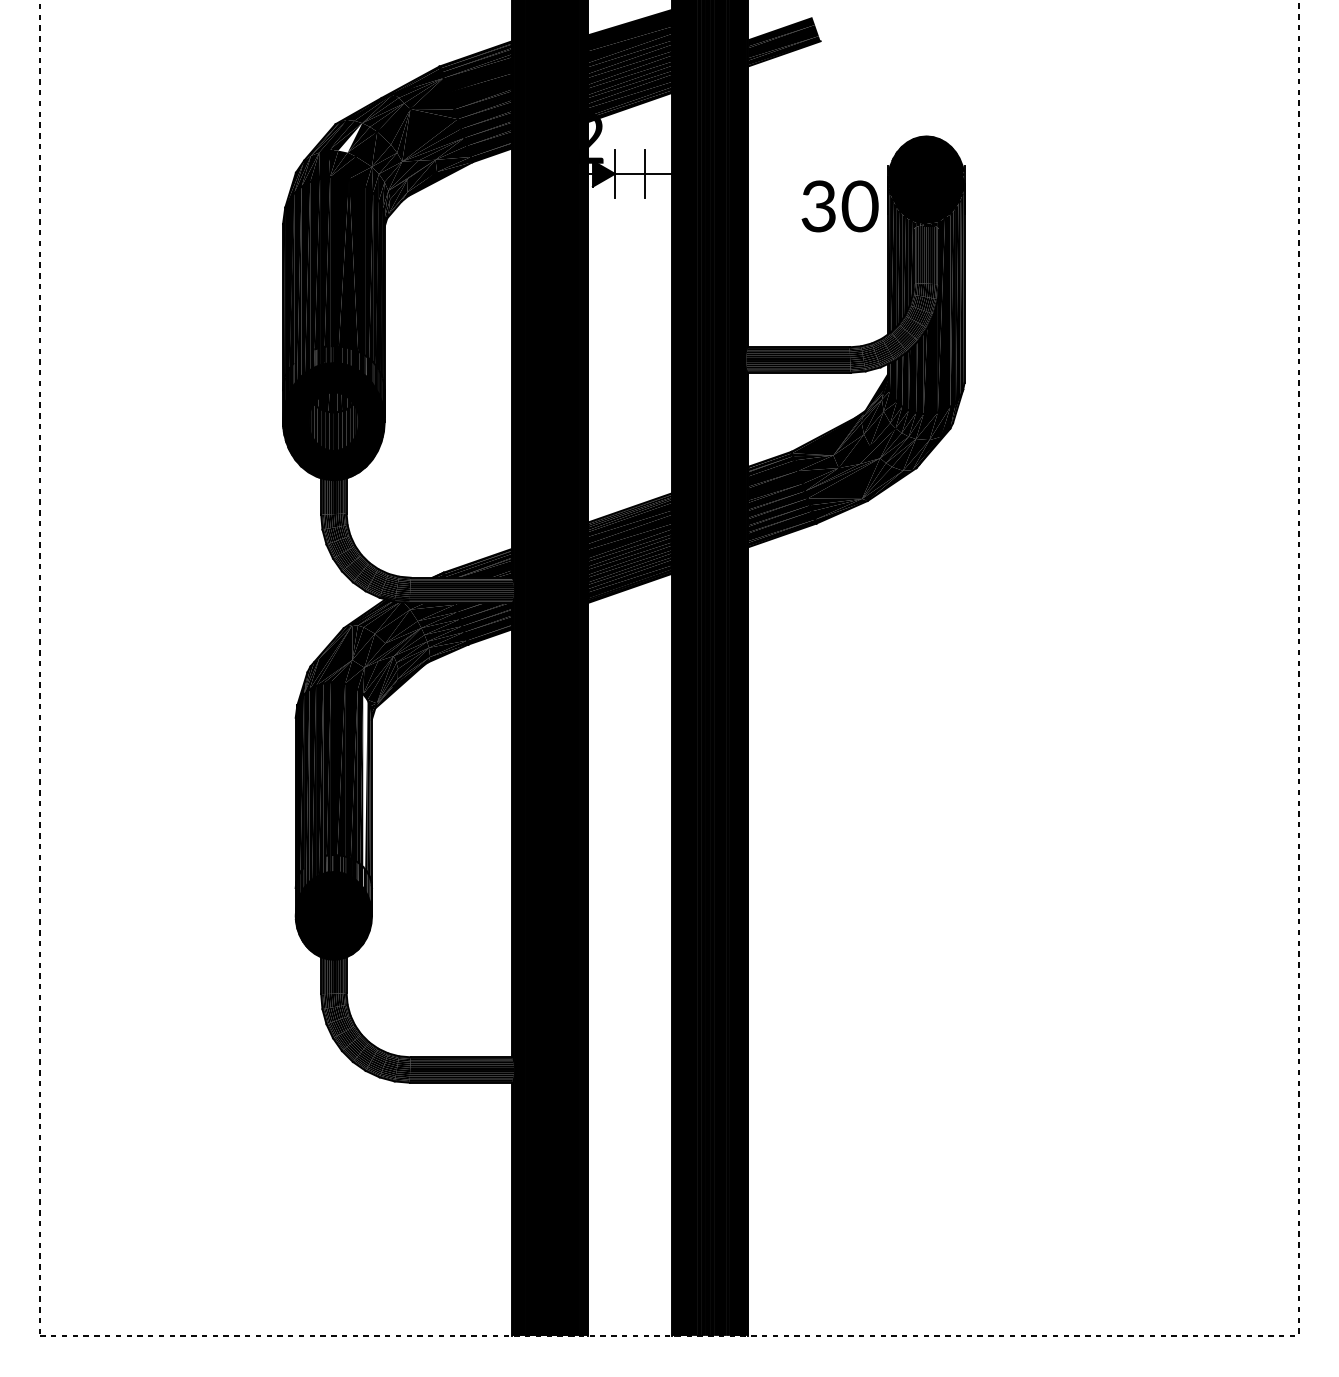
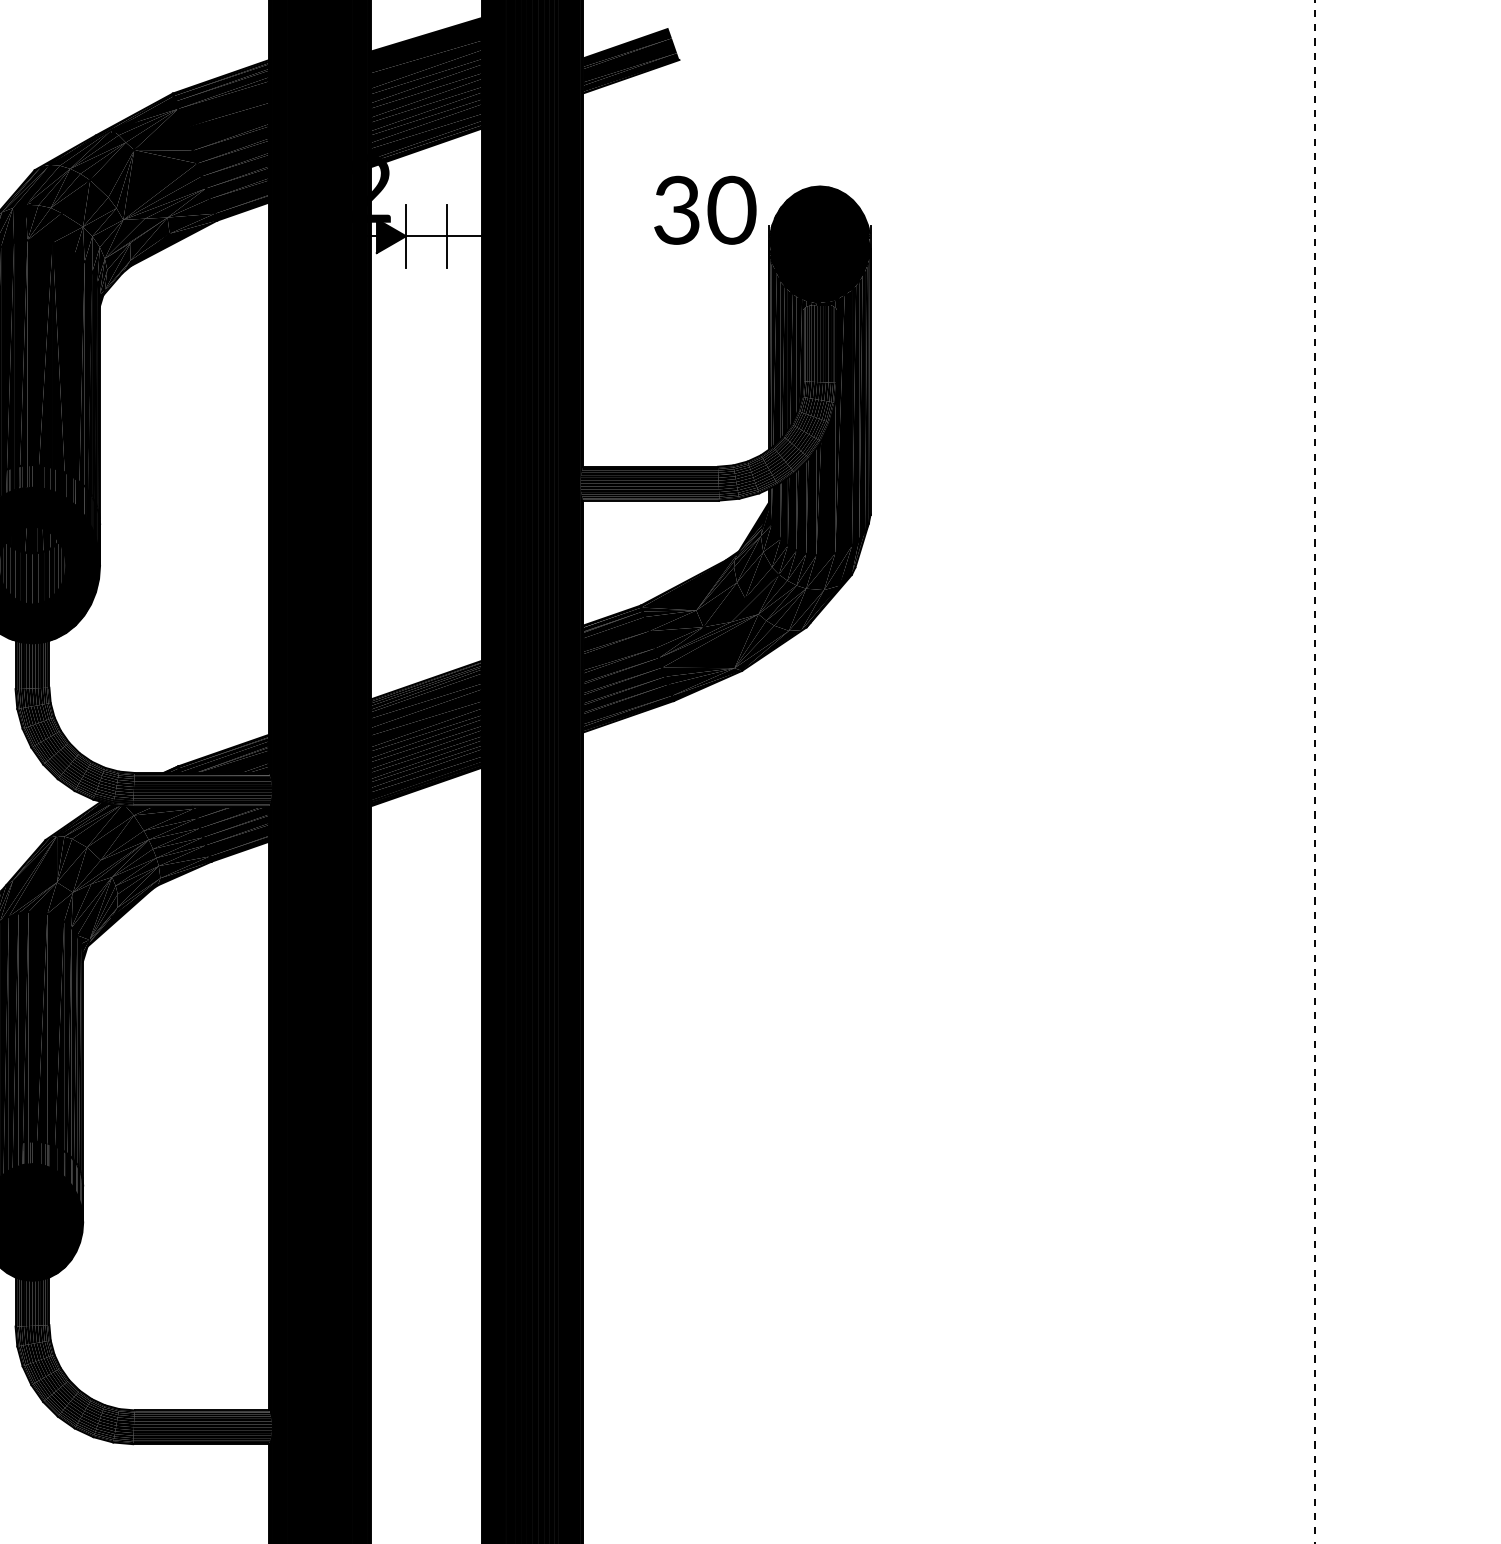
fill: (350, 137) -> (54, 187), added
text: (839, 206) -> (704, 210), moved
fill: (365, 791) -> (74, 1057), added

